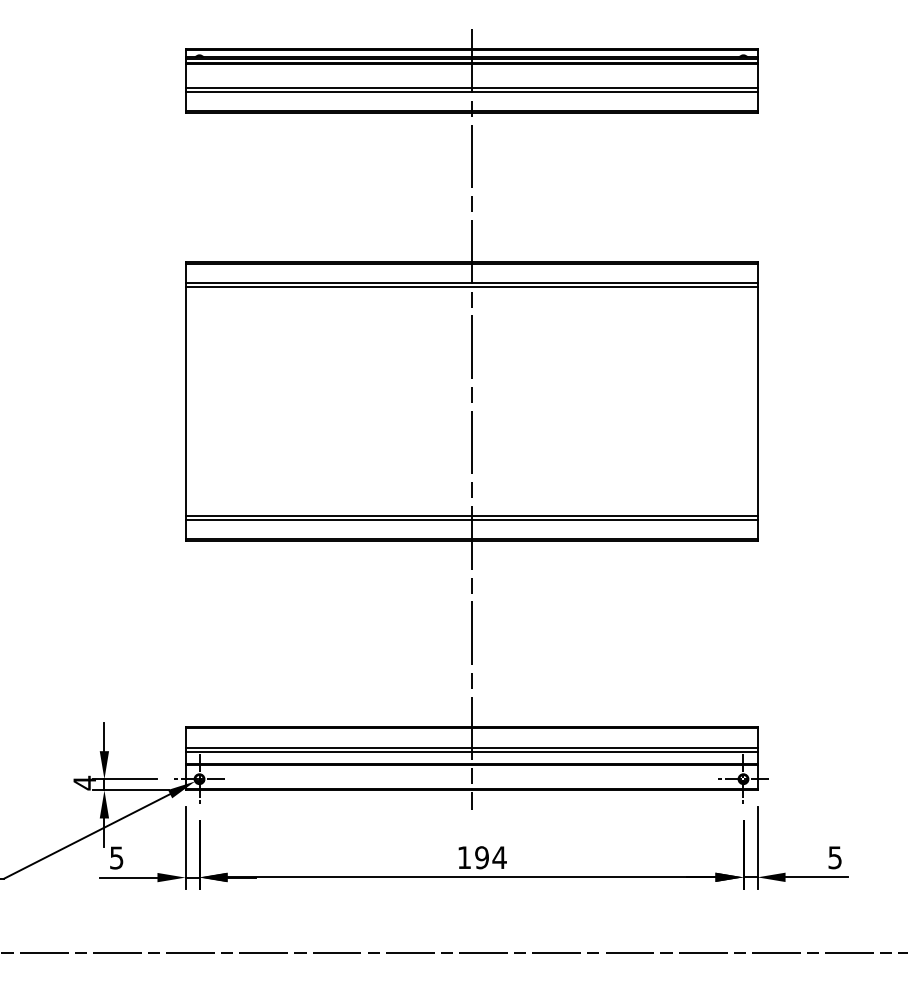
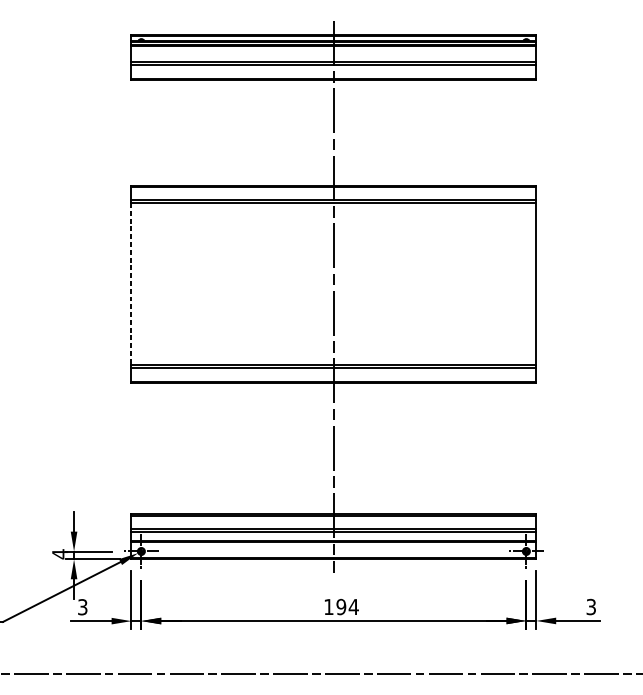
line: (185, 401) -> (131, 284), solid -> dashed
text: (116, 857) -> (82, 606), 5 -> 3
text: (835, 857) -> (591, 606), 5 -> 3

